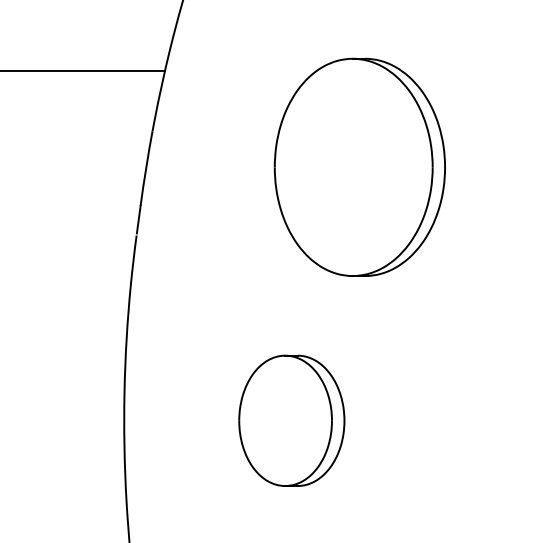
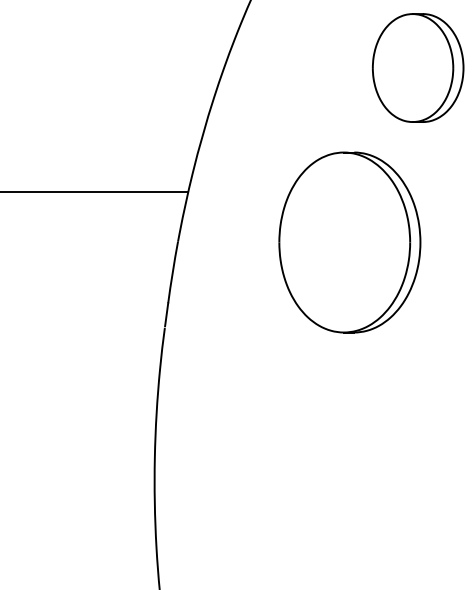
part: (359, 167) -> (349, 242), moved
part: (291, 420) -> (293, 481), removed

